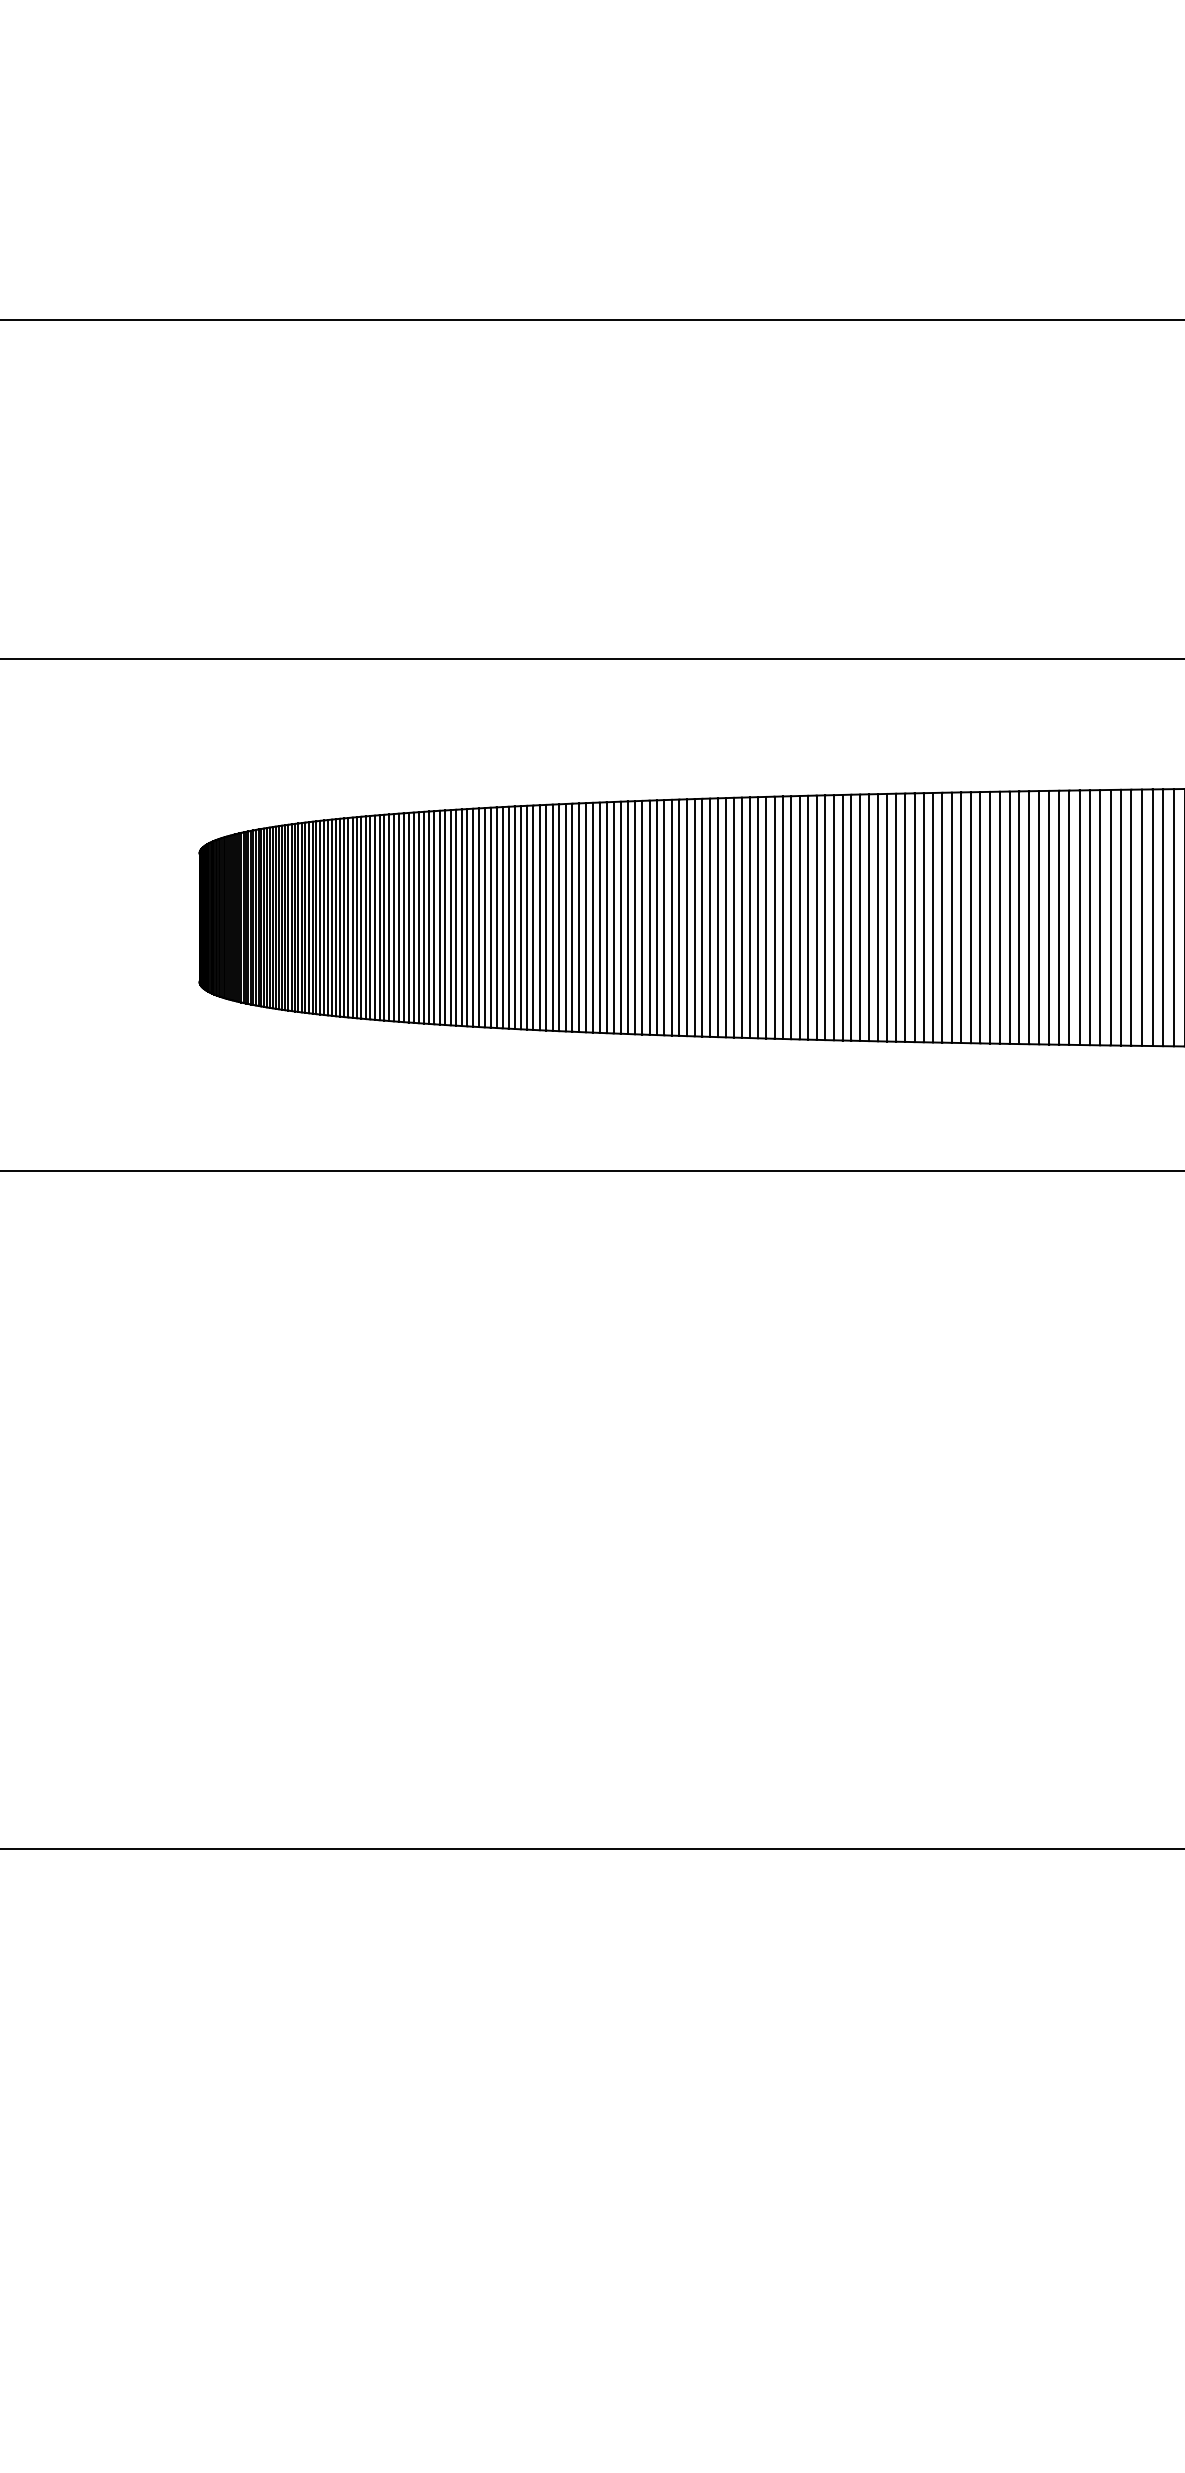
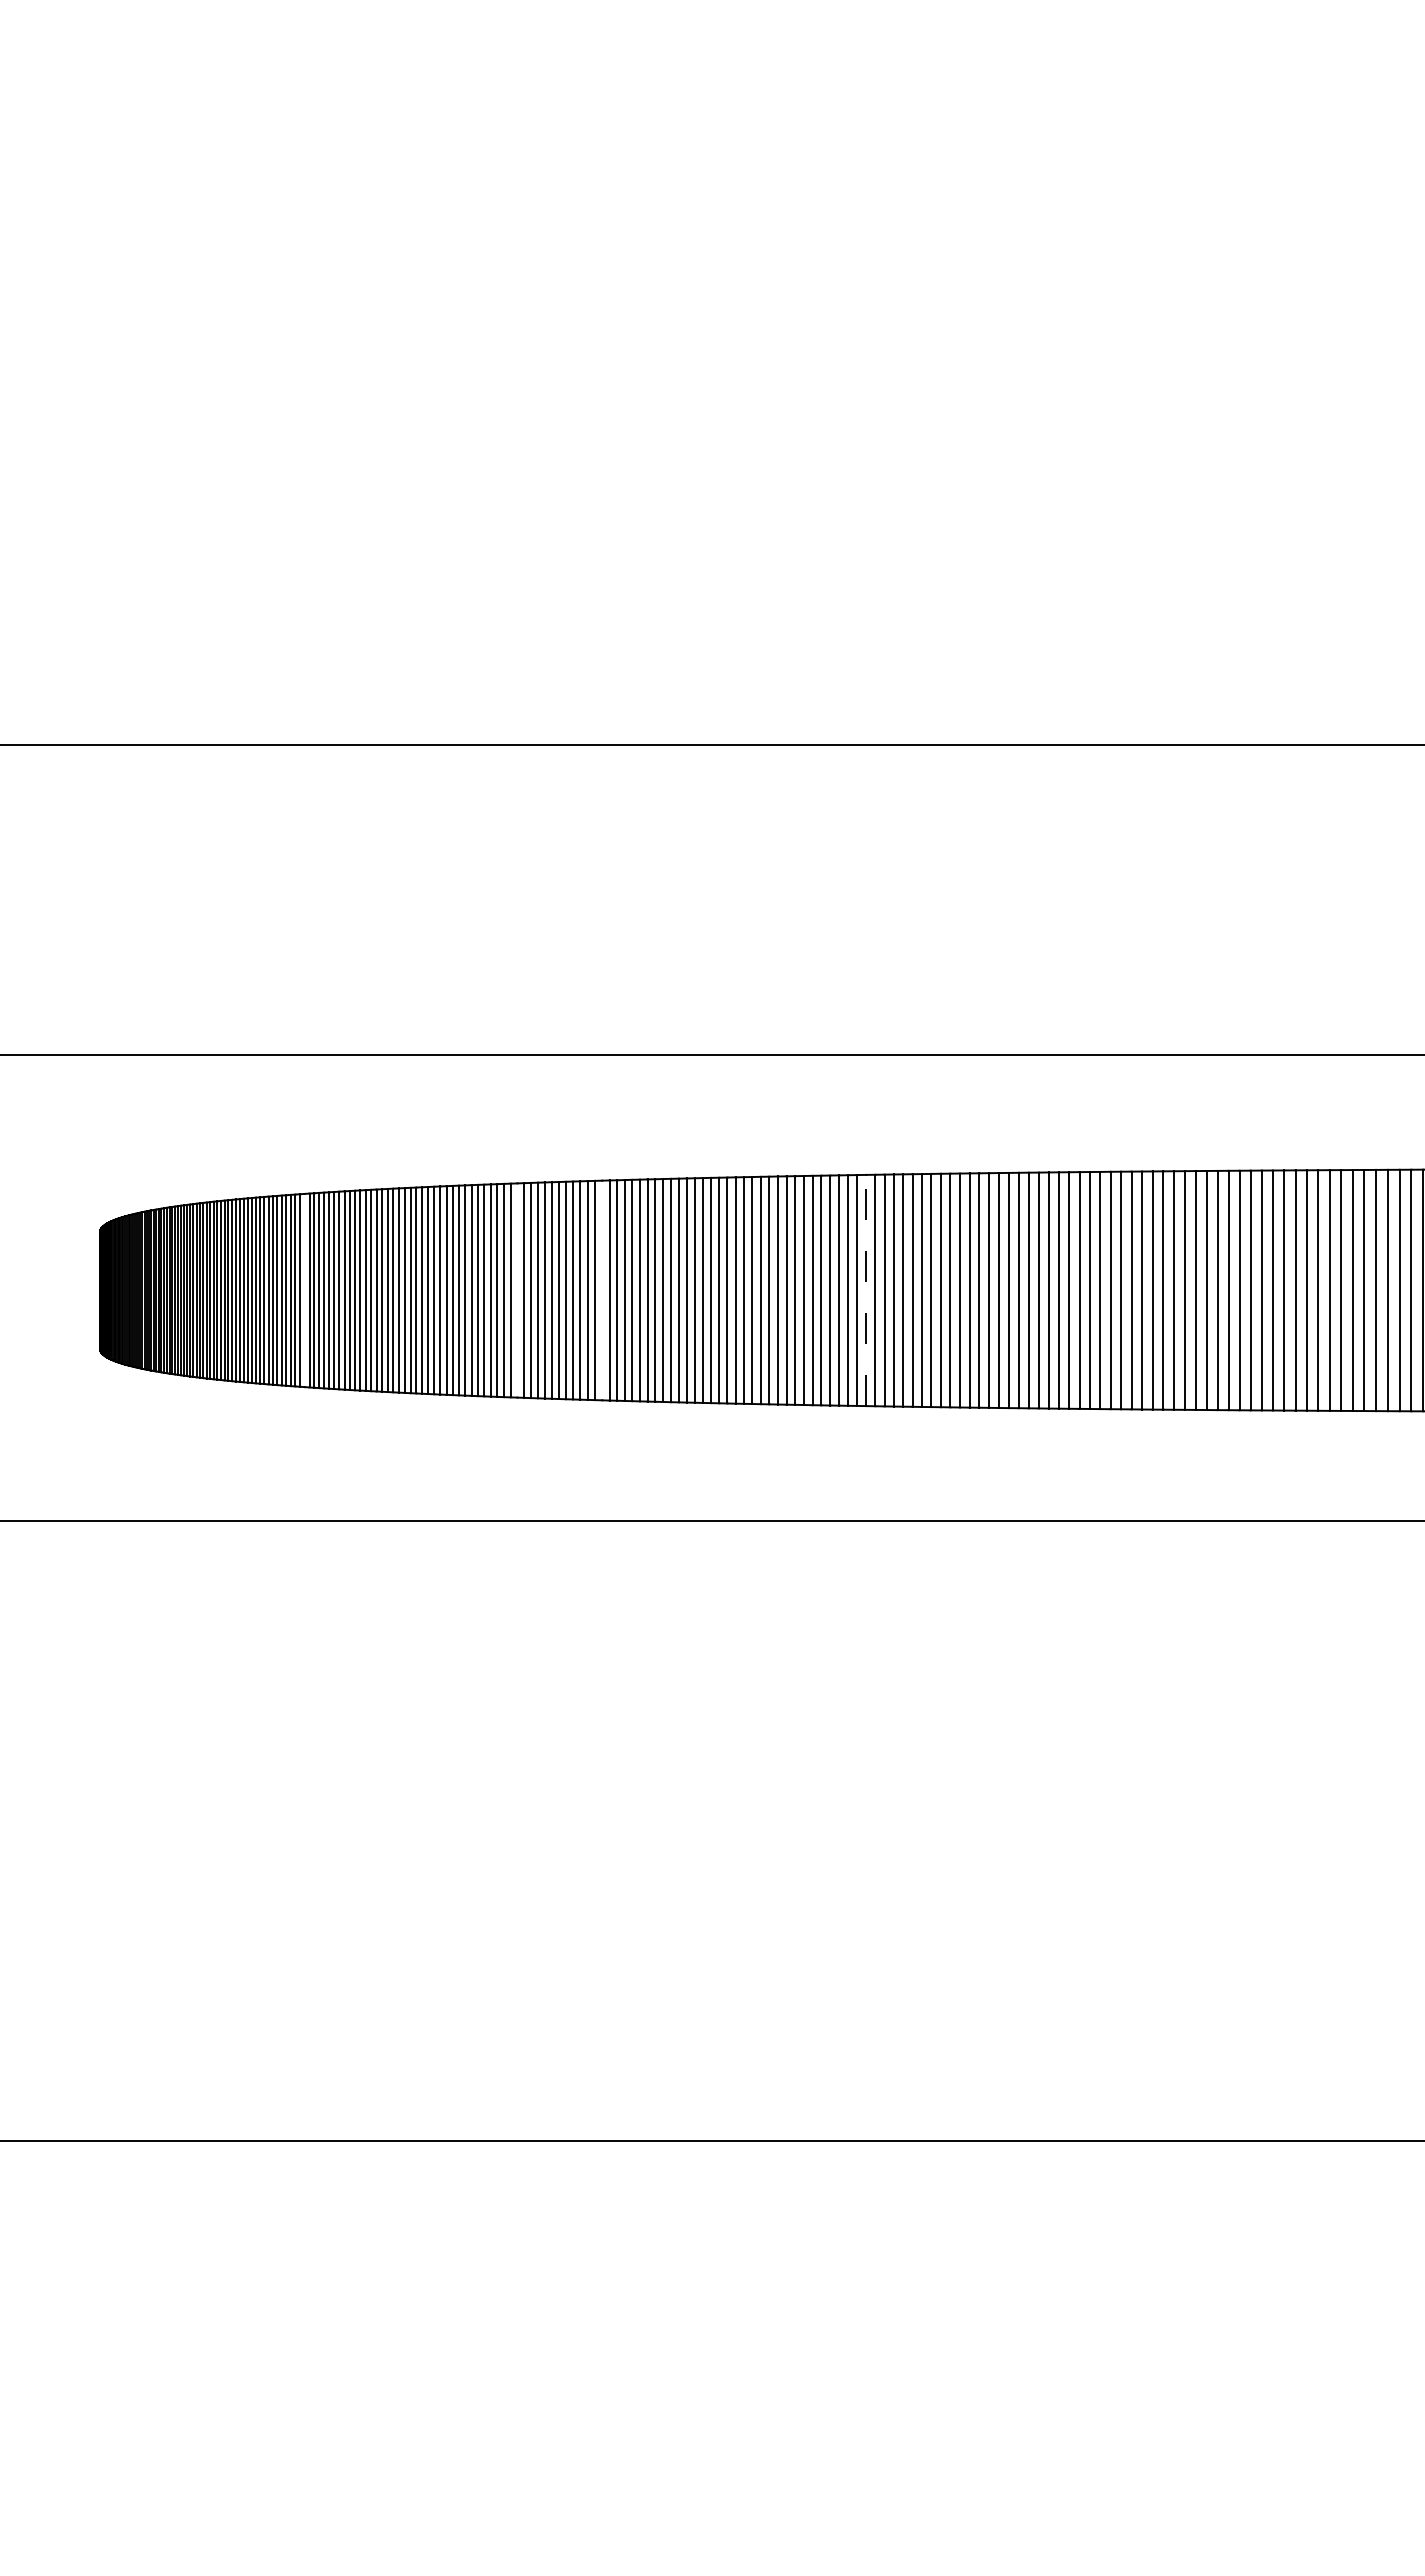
line: (423, 917) -> (304, 1290), removed
line: (657, 917) -> (517, 1290), removed
line: (750, 917) -> (602, 1290), removed
line: (1039, 917) -> (866, 1290), solid -> dashed

